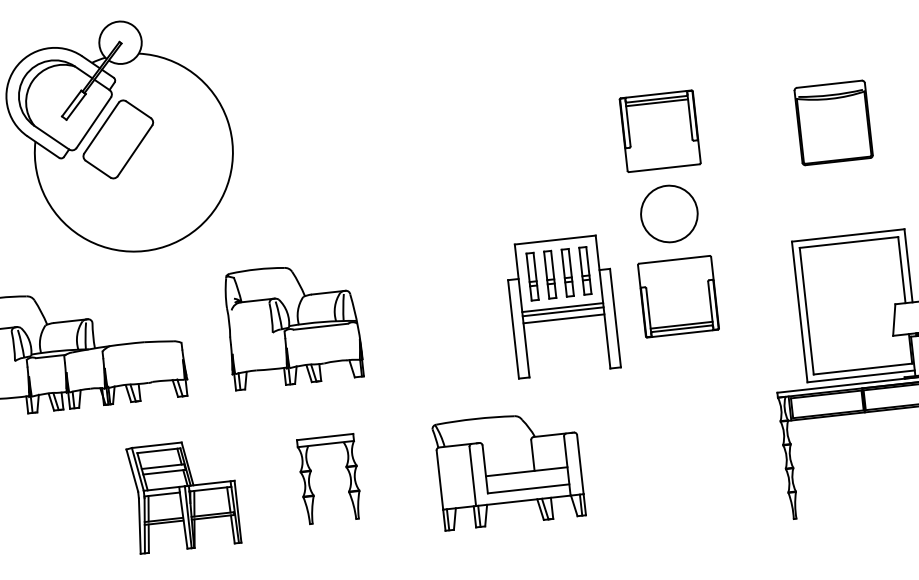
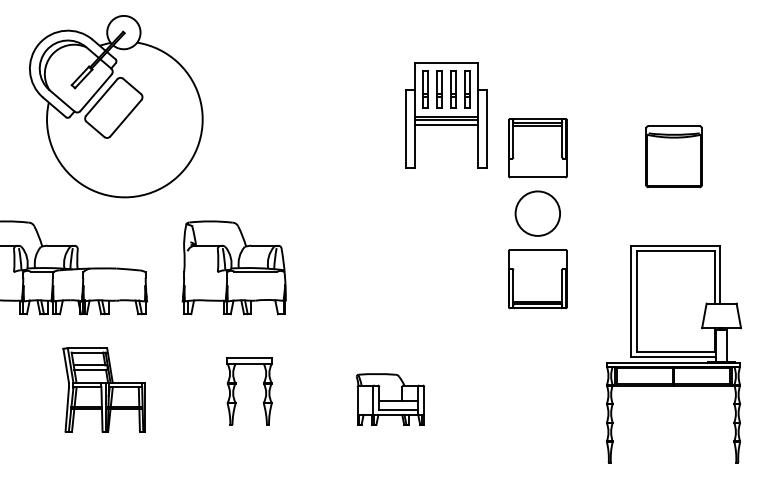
part: (562, 306) -> (446, 115), moved
part: (508, 469) -> (390, 399), size x0.6
part: (182, 495) -> (103, 389), moved

